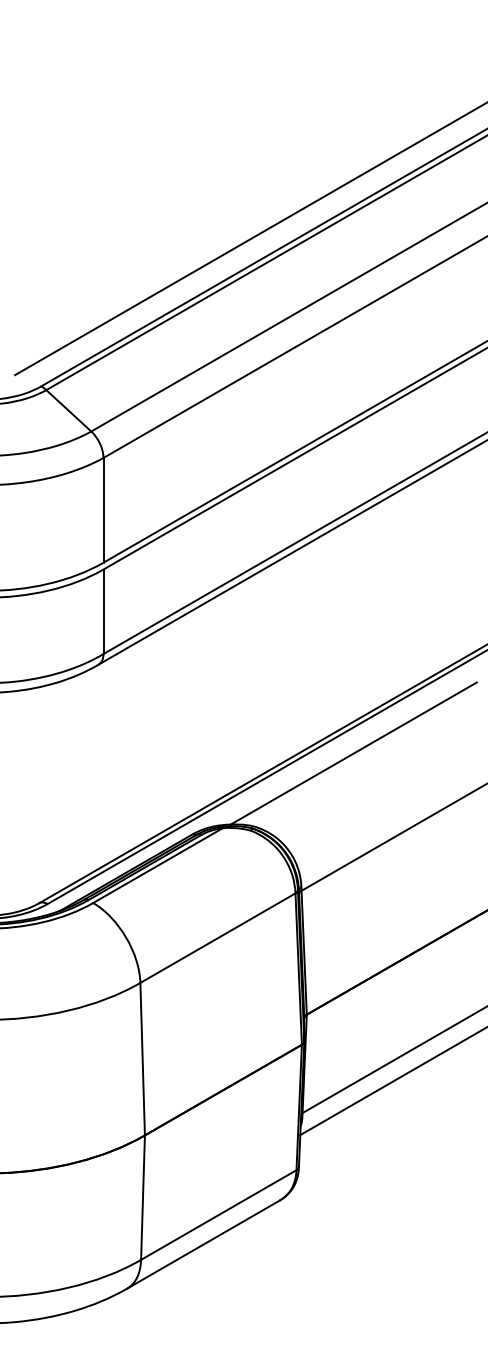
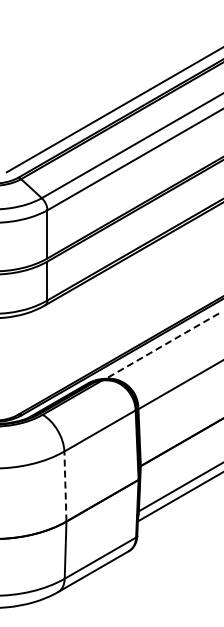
line: (353, 754) -> (162, 346), solid -> dashed
line: (142, 1059) -> (65, 486), solid -> dashed

